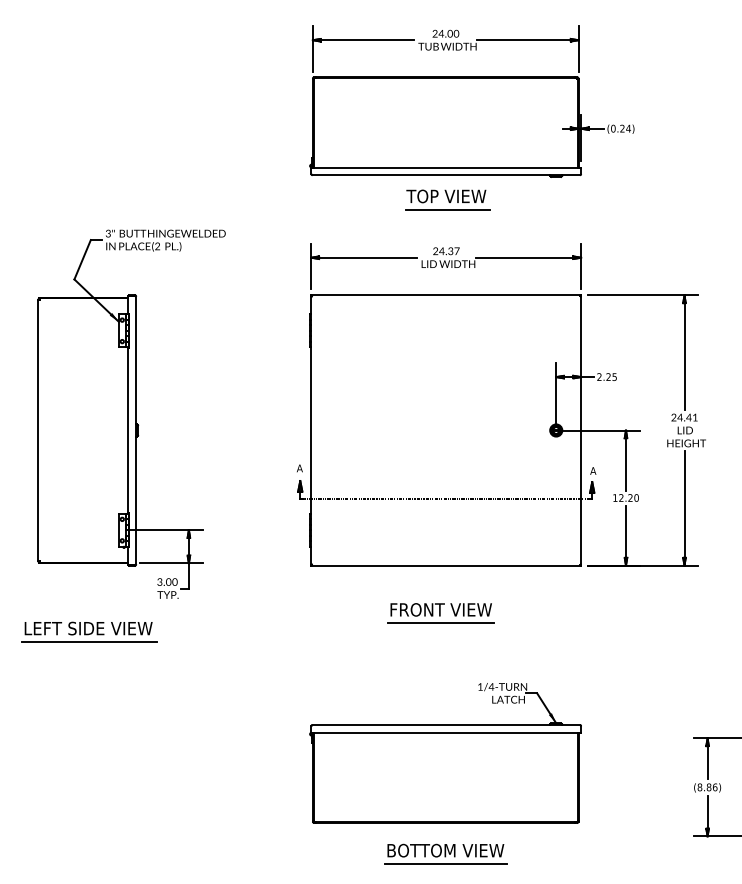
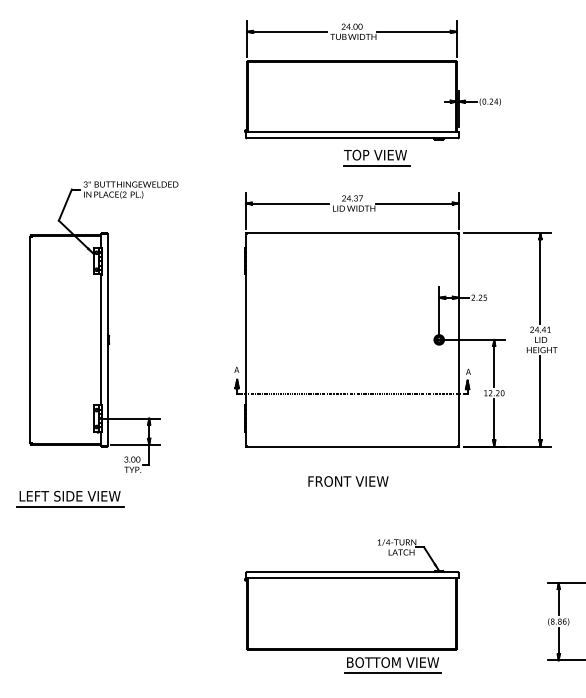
part: (447, 199) -> (376, 157), moved
line: (441, 622) -> (348, 491), removed
part: (445, 854) -> (392, 665), moved

